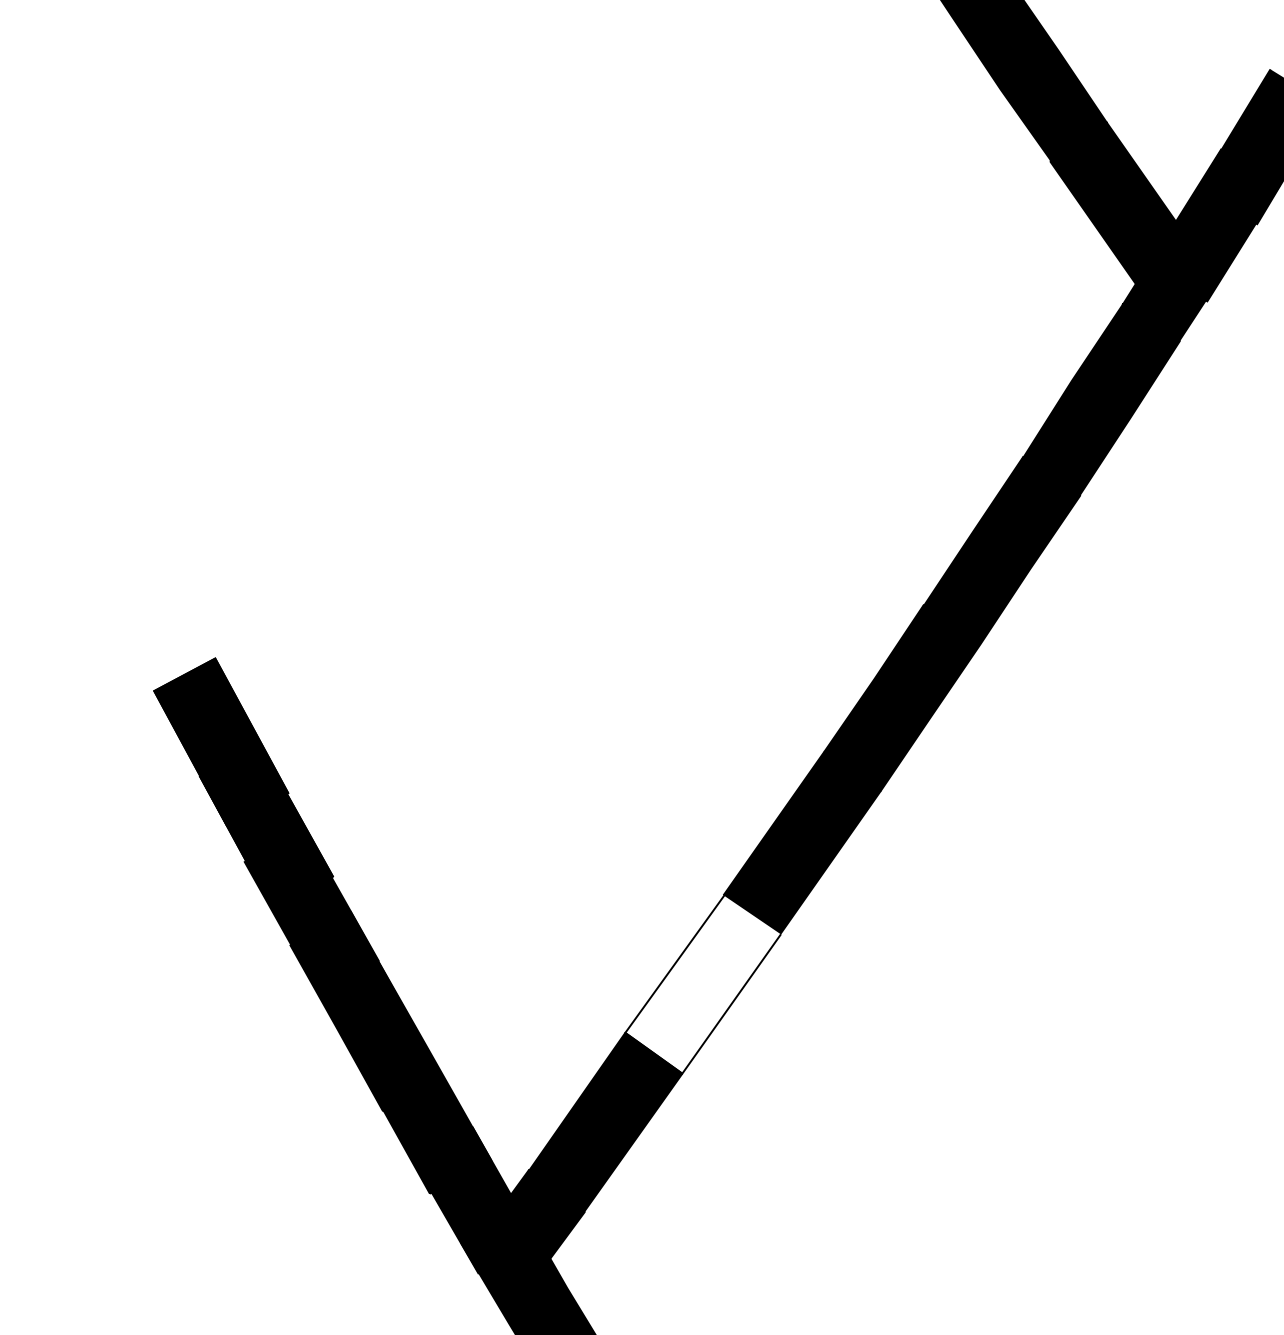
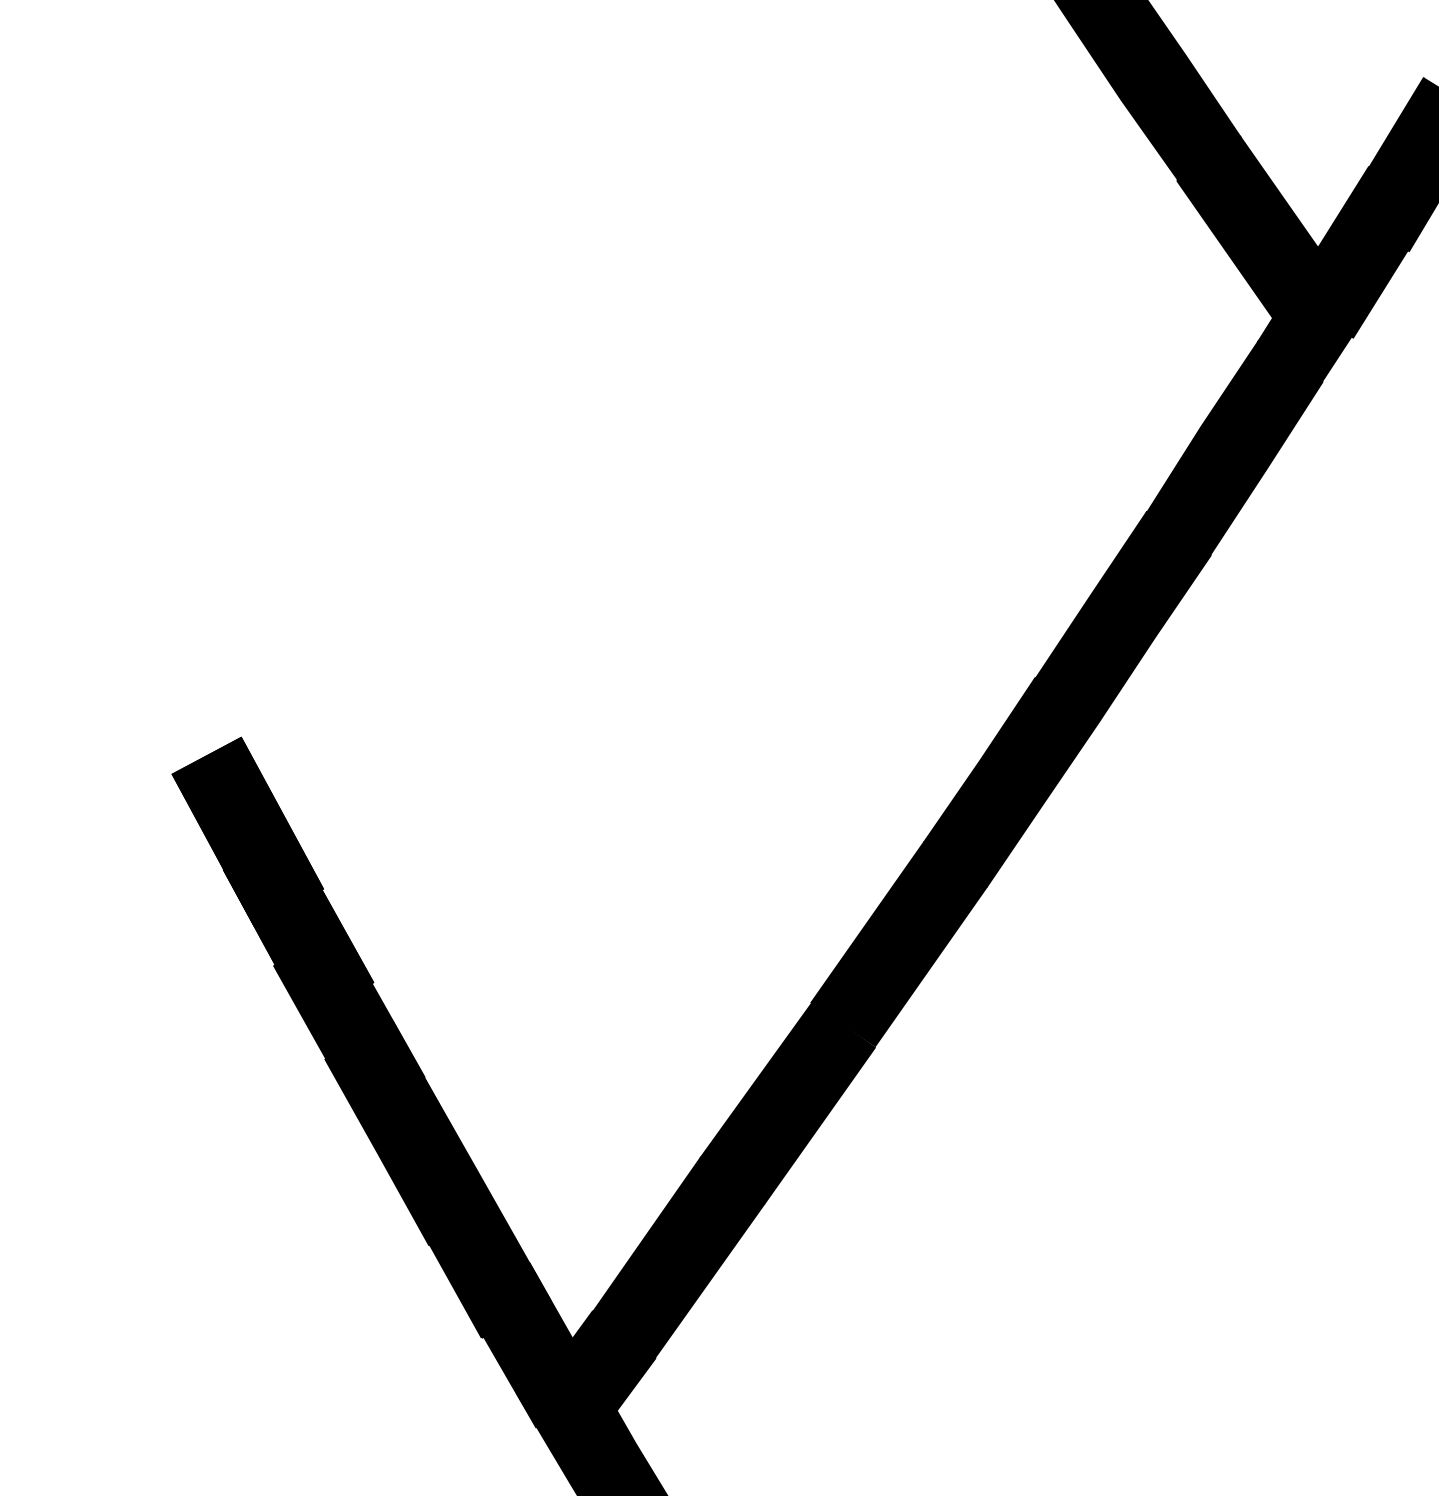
fill: (702, 983) -> (787, 1102), added

